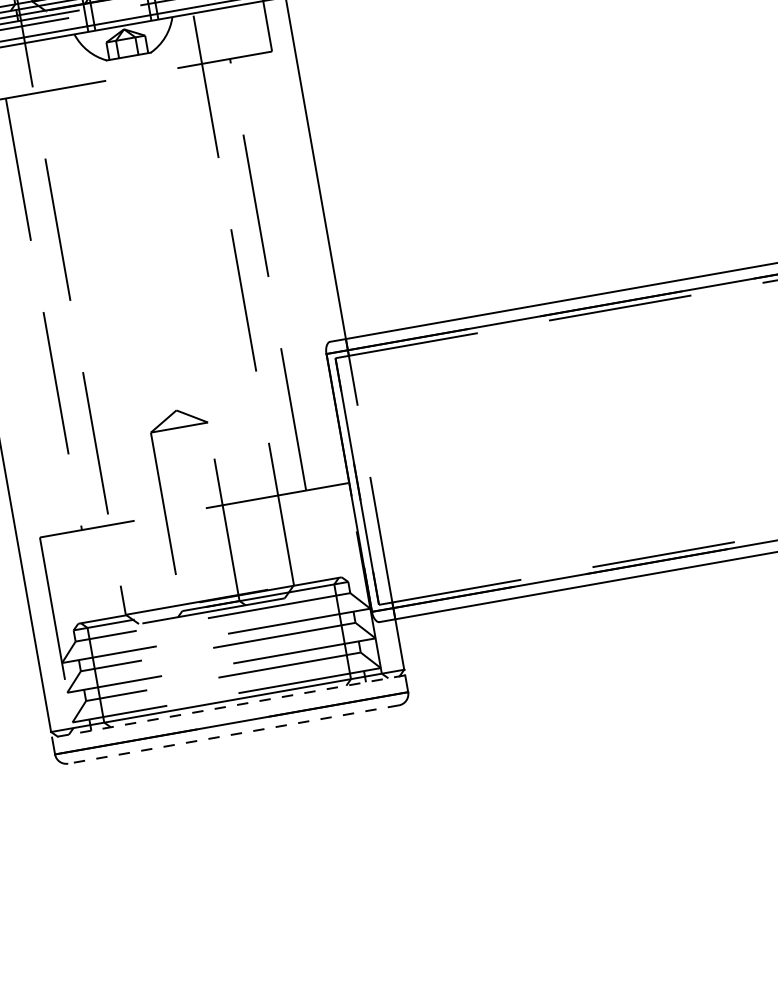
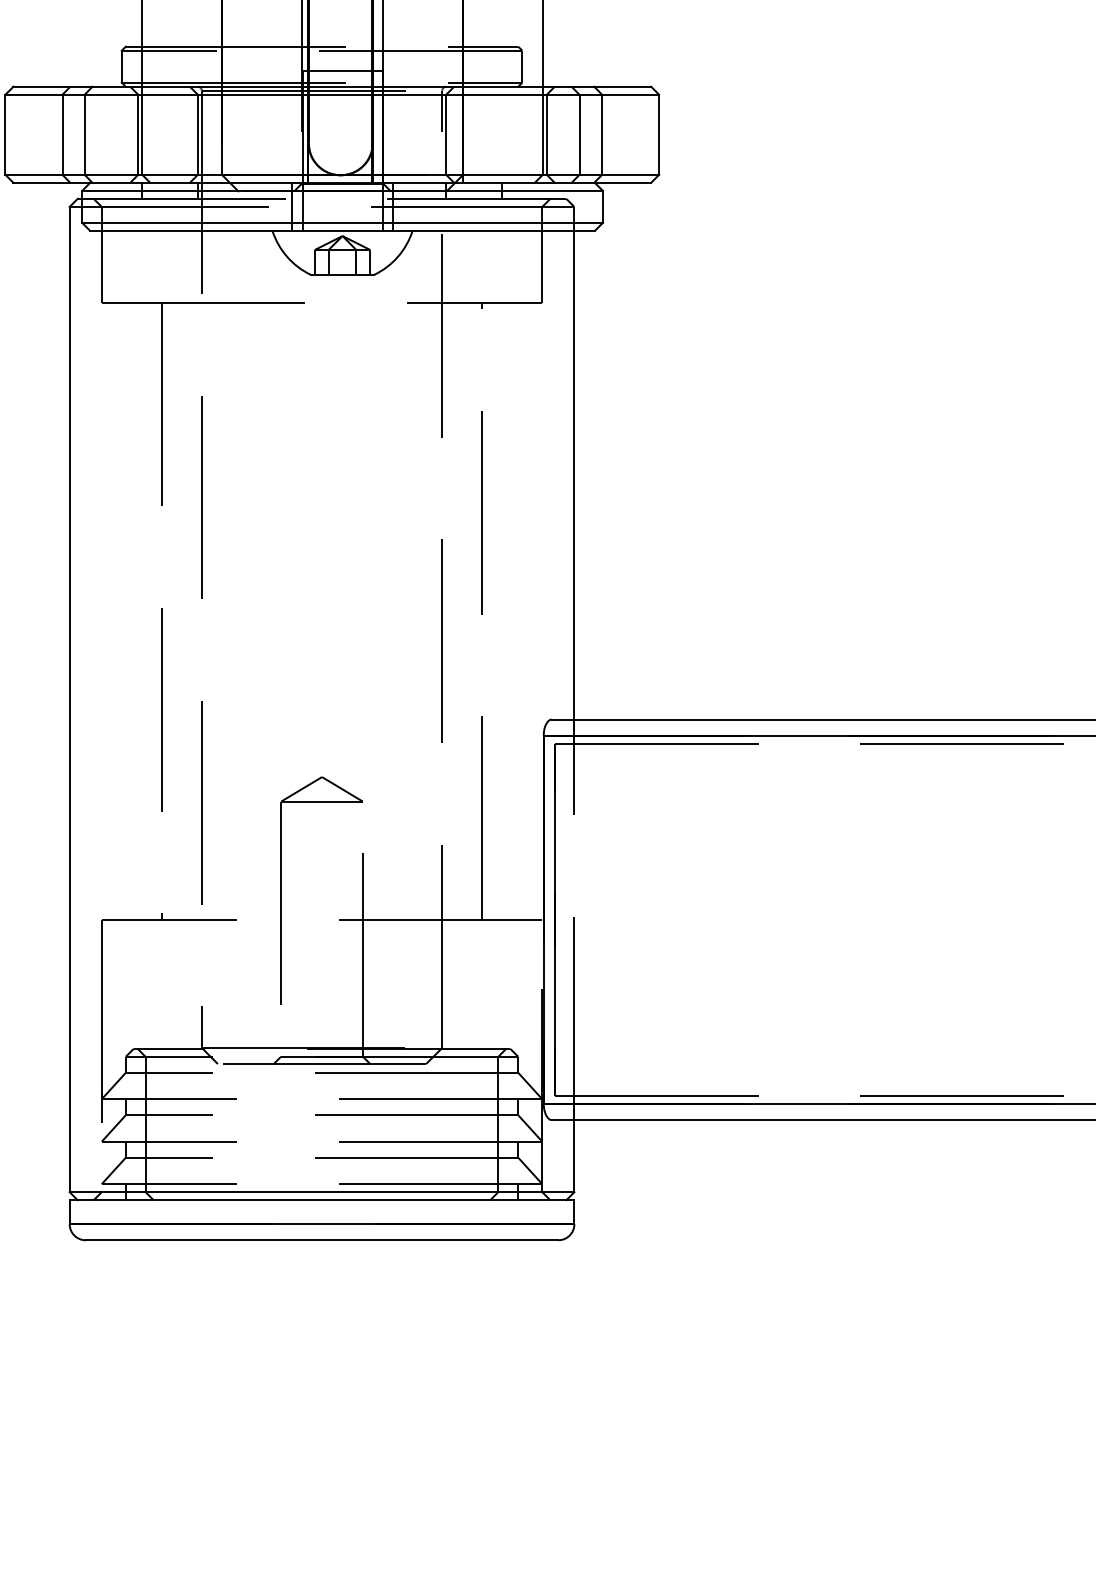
line: (228, 706) -> (321, 1200), dashed -> solid
line: (233, 734) -> (321, 1240), dashed -> solid

